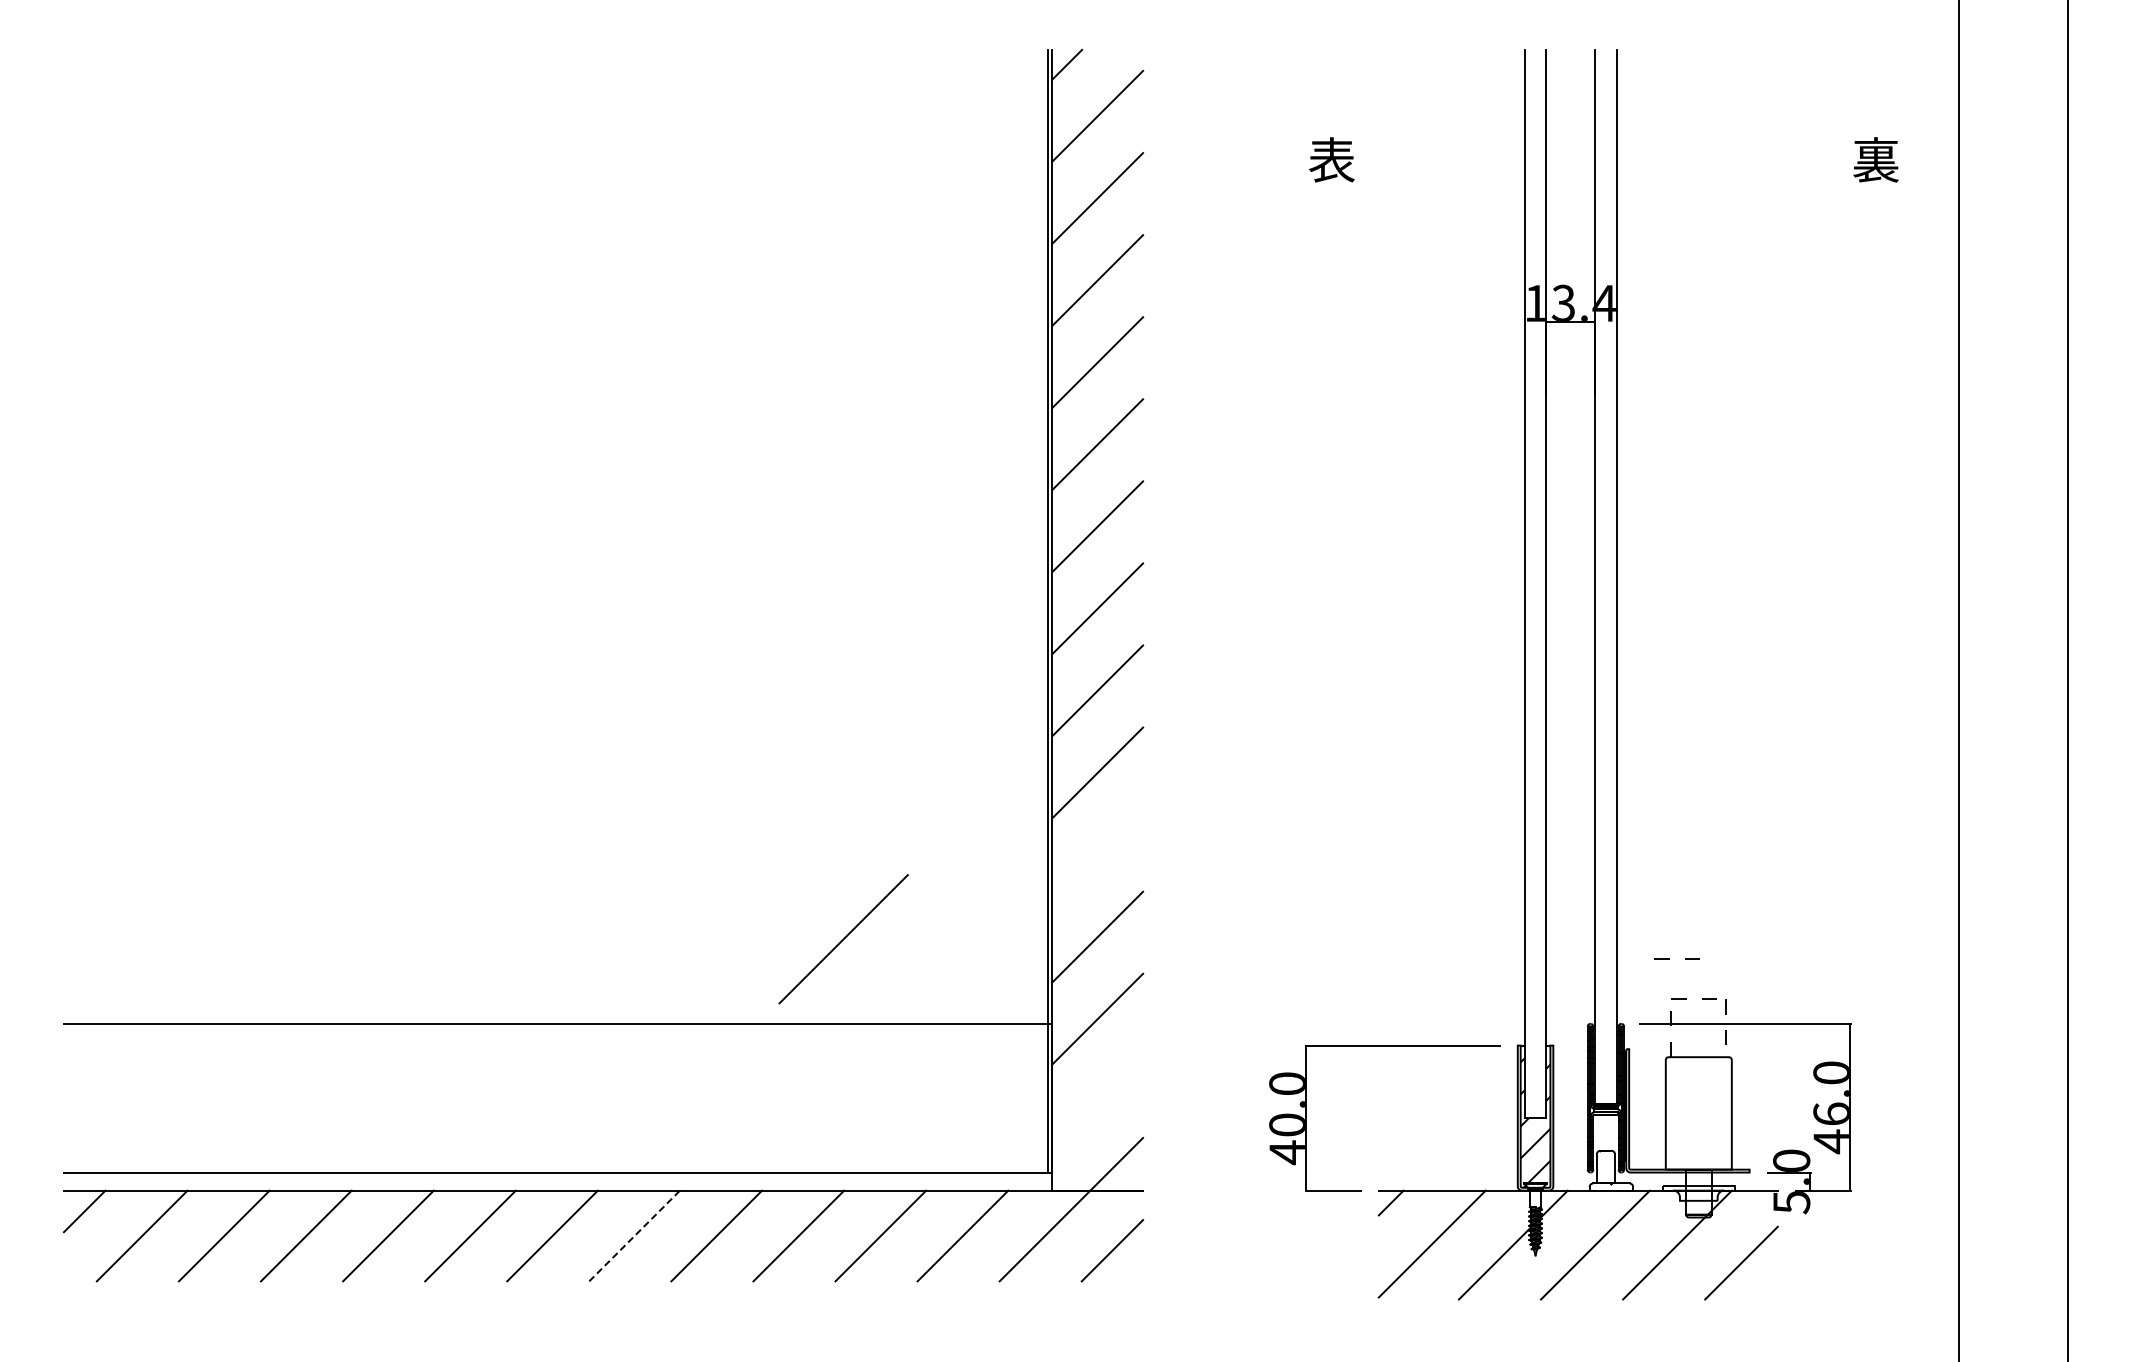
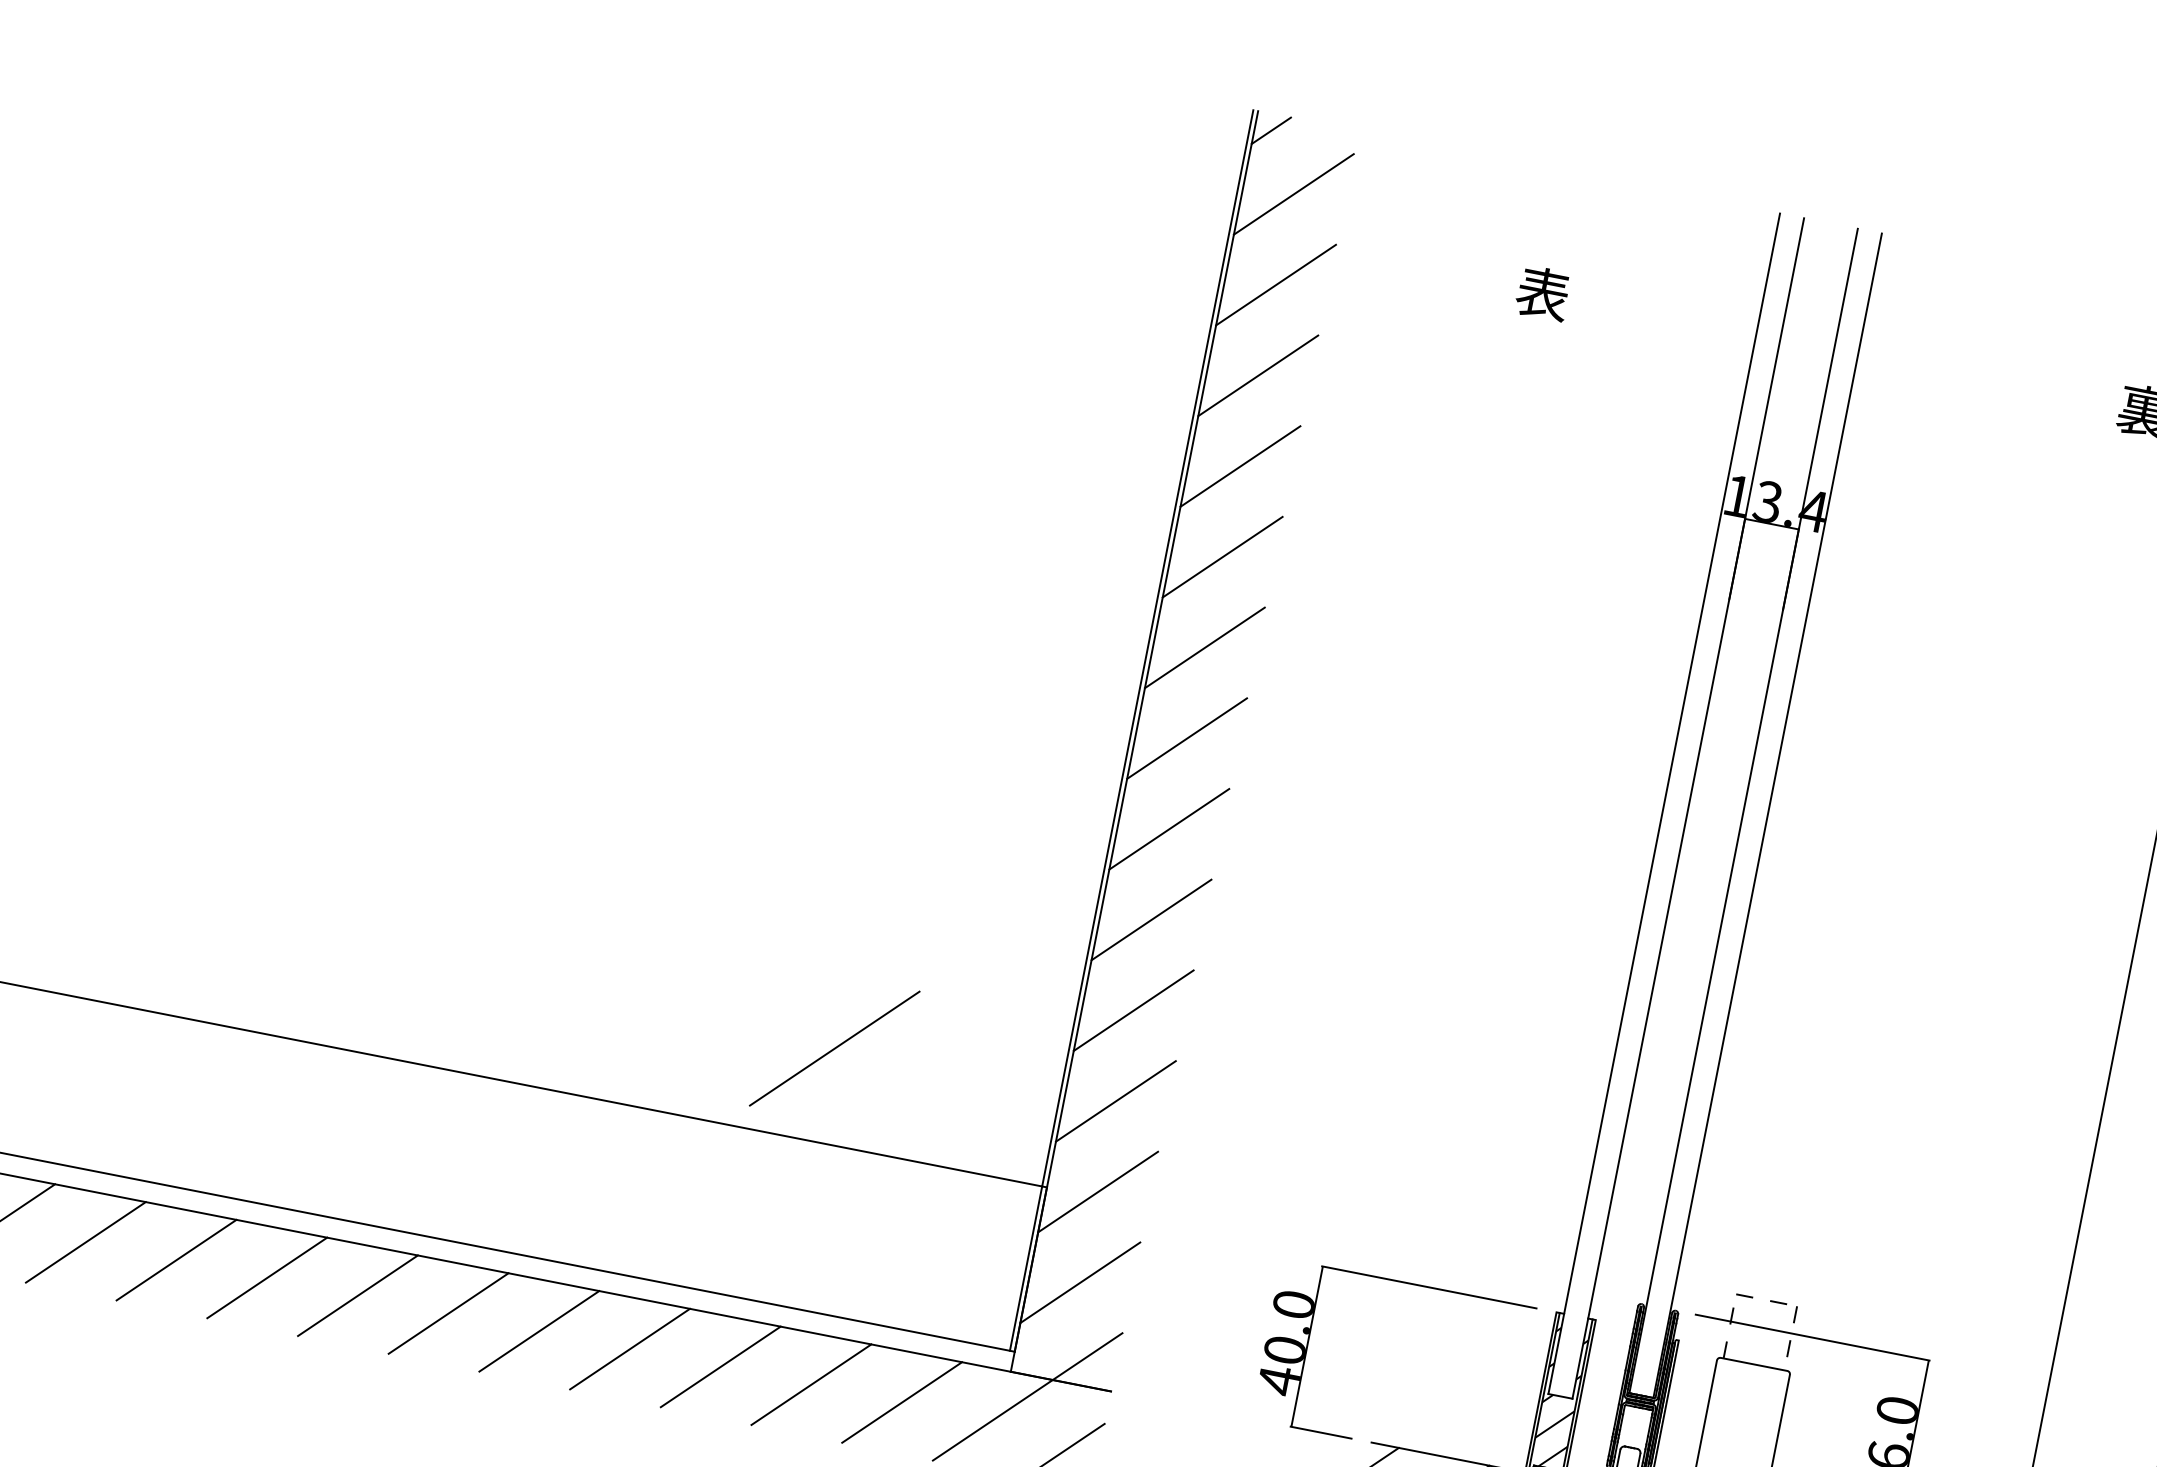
line: (1097, 854) -> (1133, 1010), added
line: (1669, 958) -> (1743, 1249), removed
line: (1097, 1100) -> (1080, 1281), added
line: (634, 1235) -> (539, 1330), dashed -> solid

